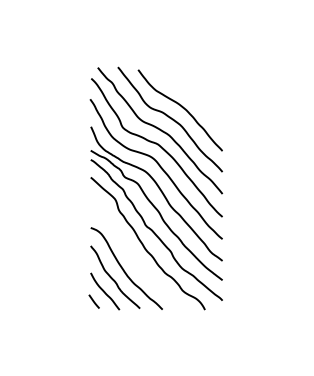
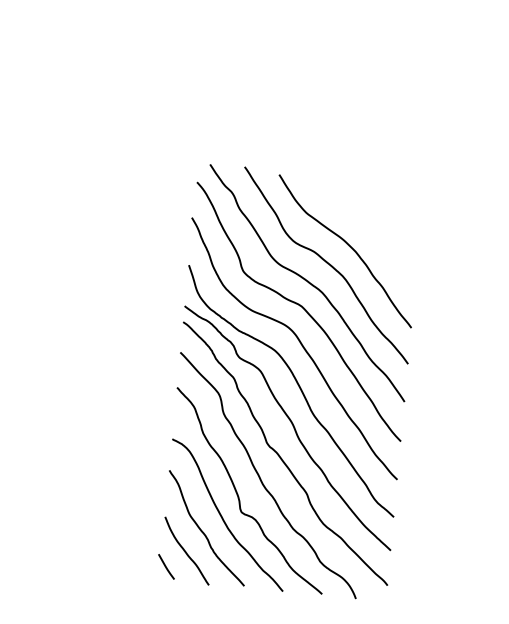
curve: (132, 256) -> (239, 495), added

